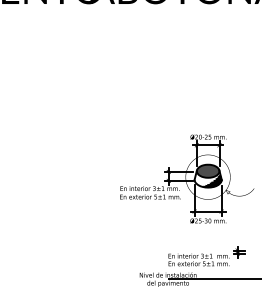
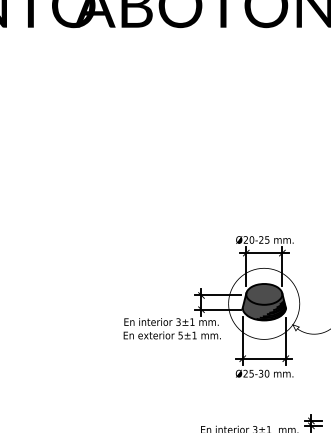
fill: (207, 178) -> (263, 305), added

